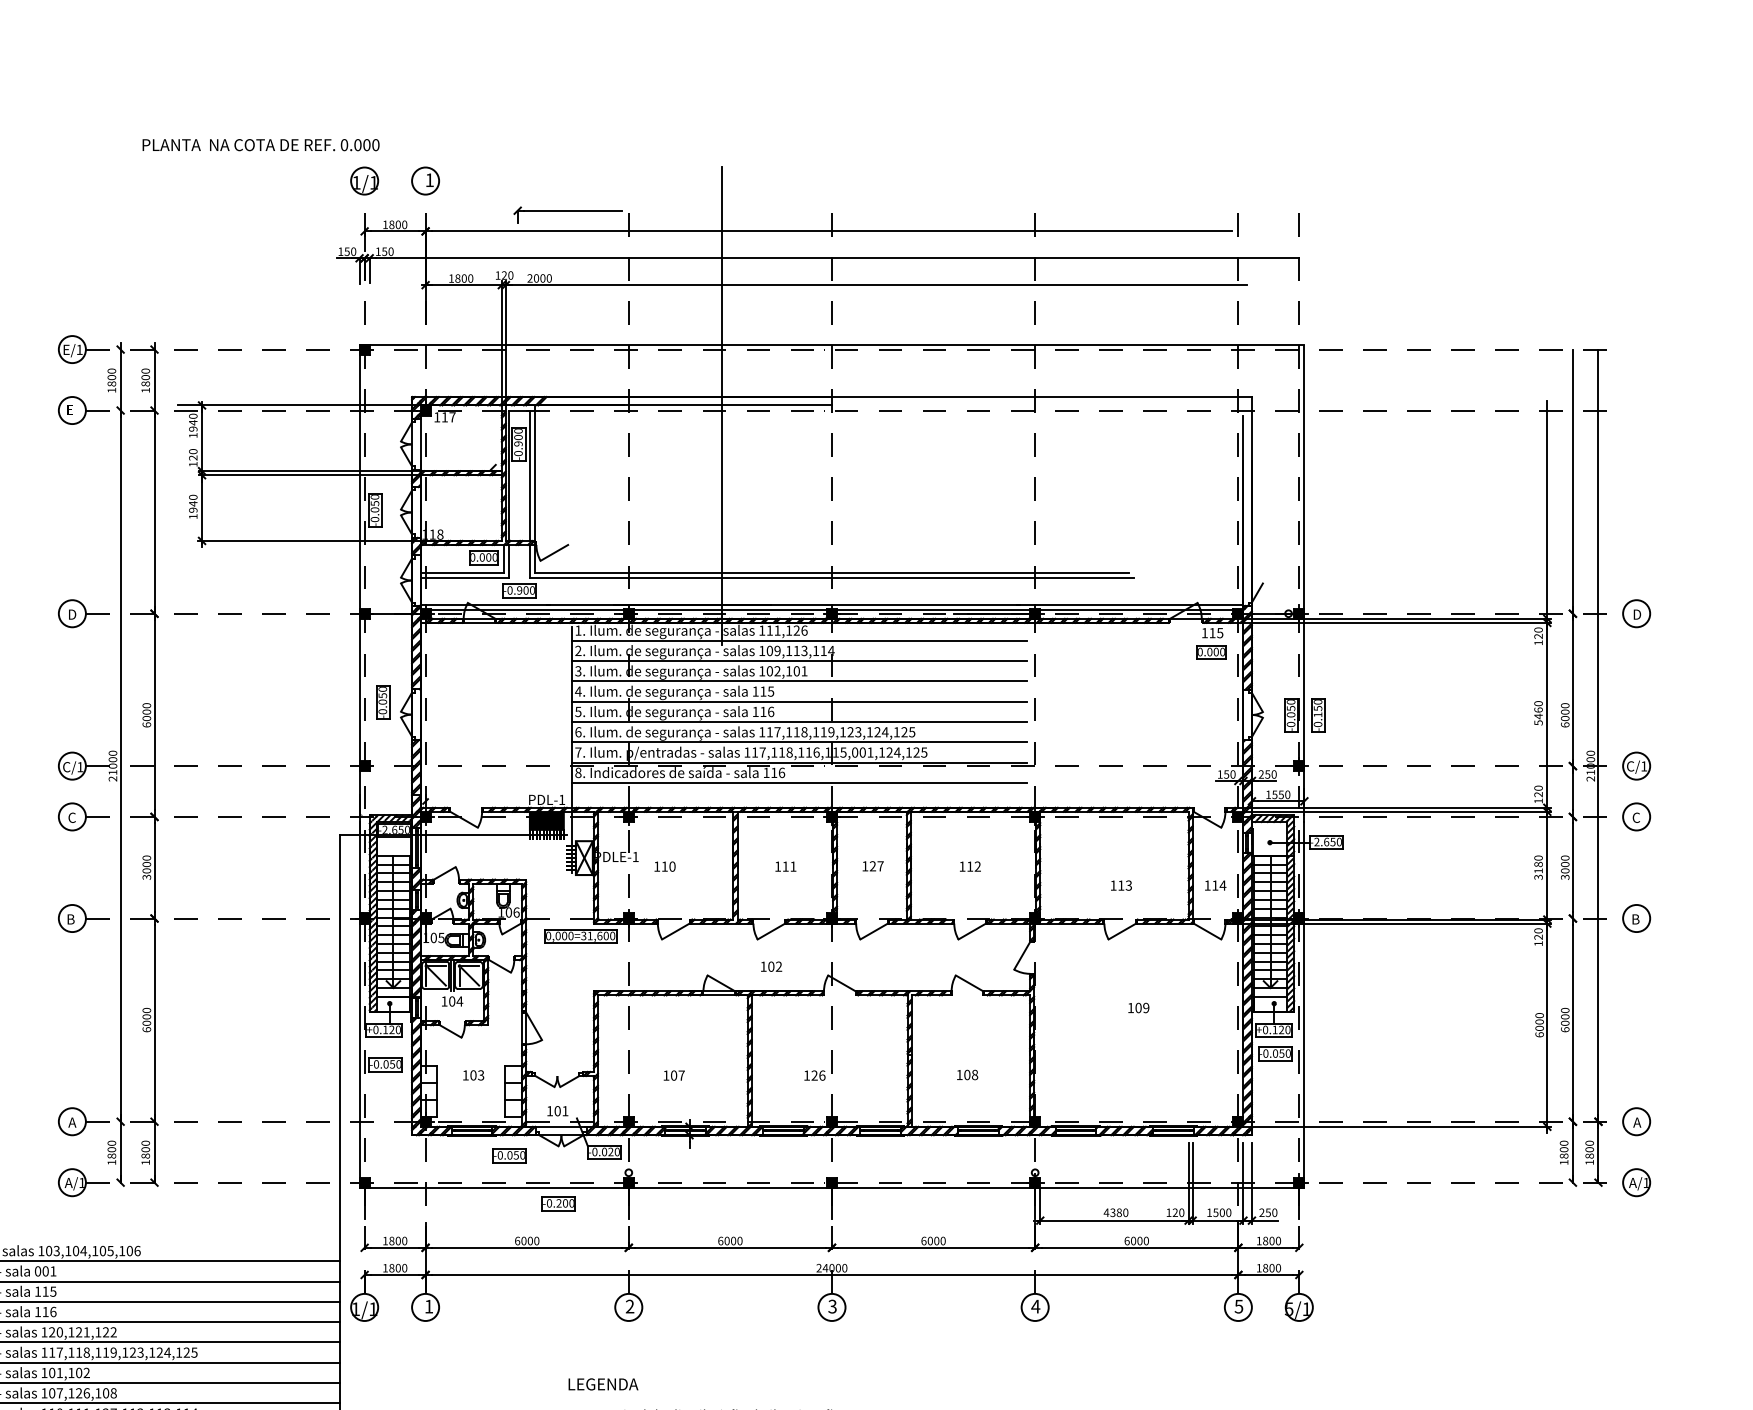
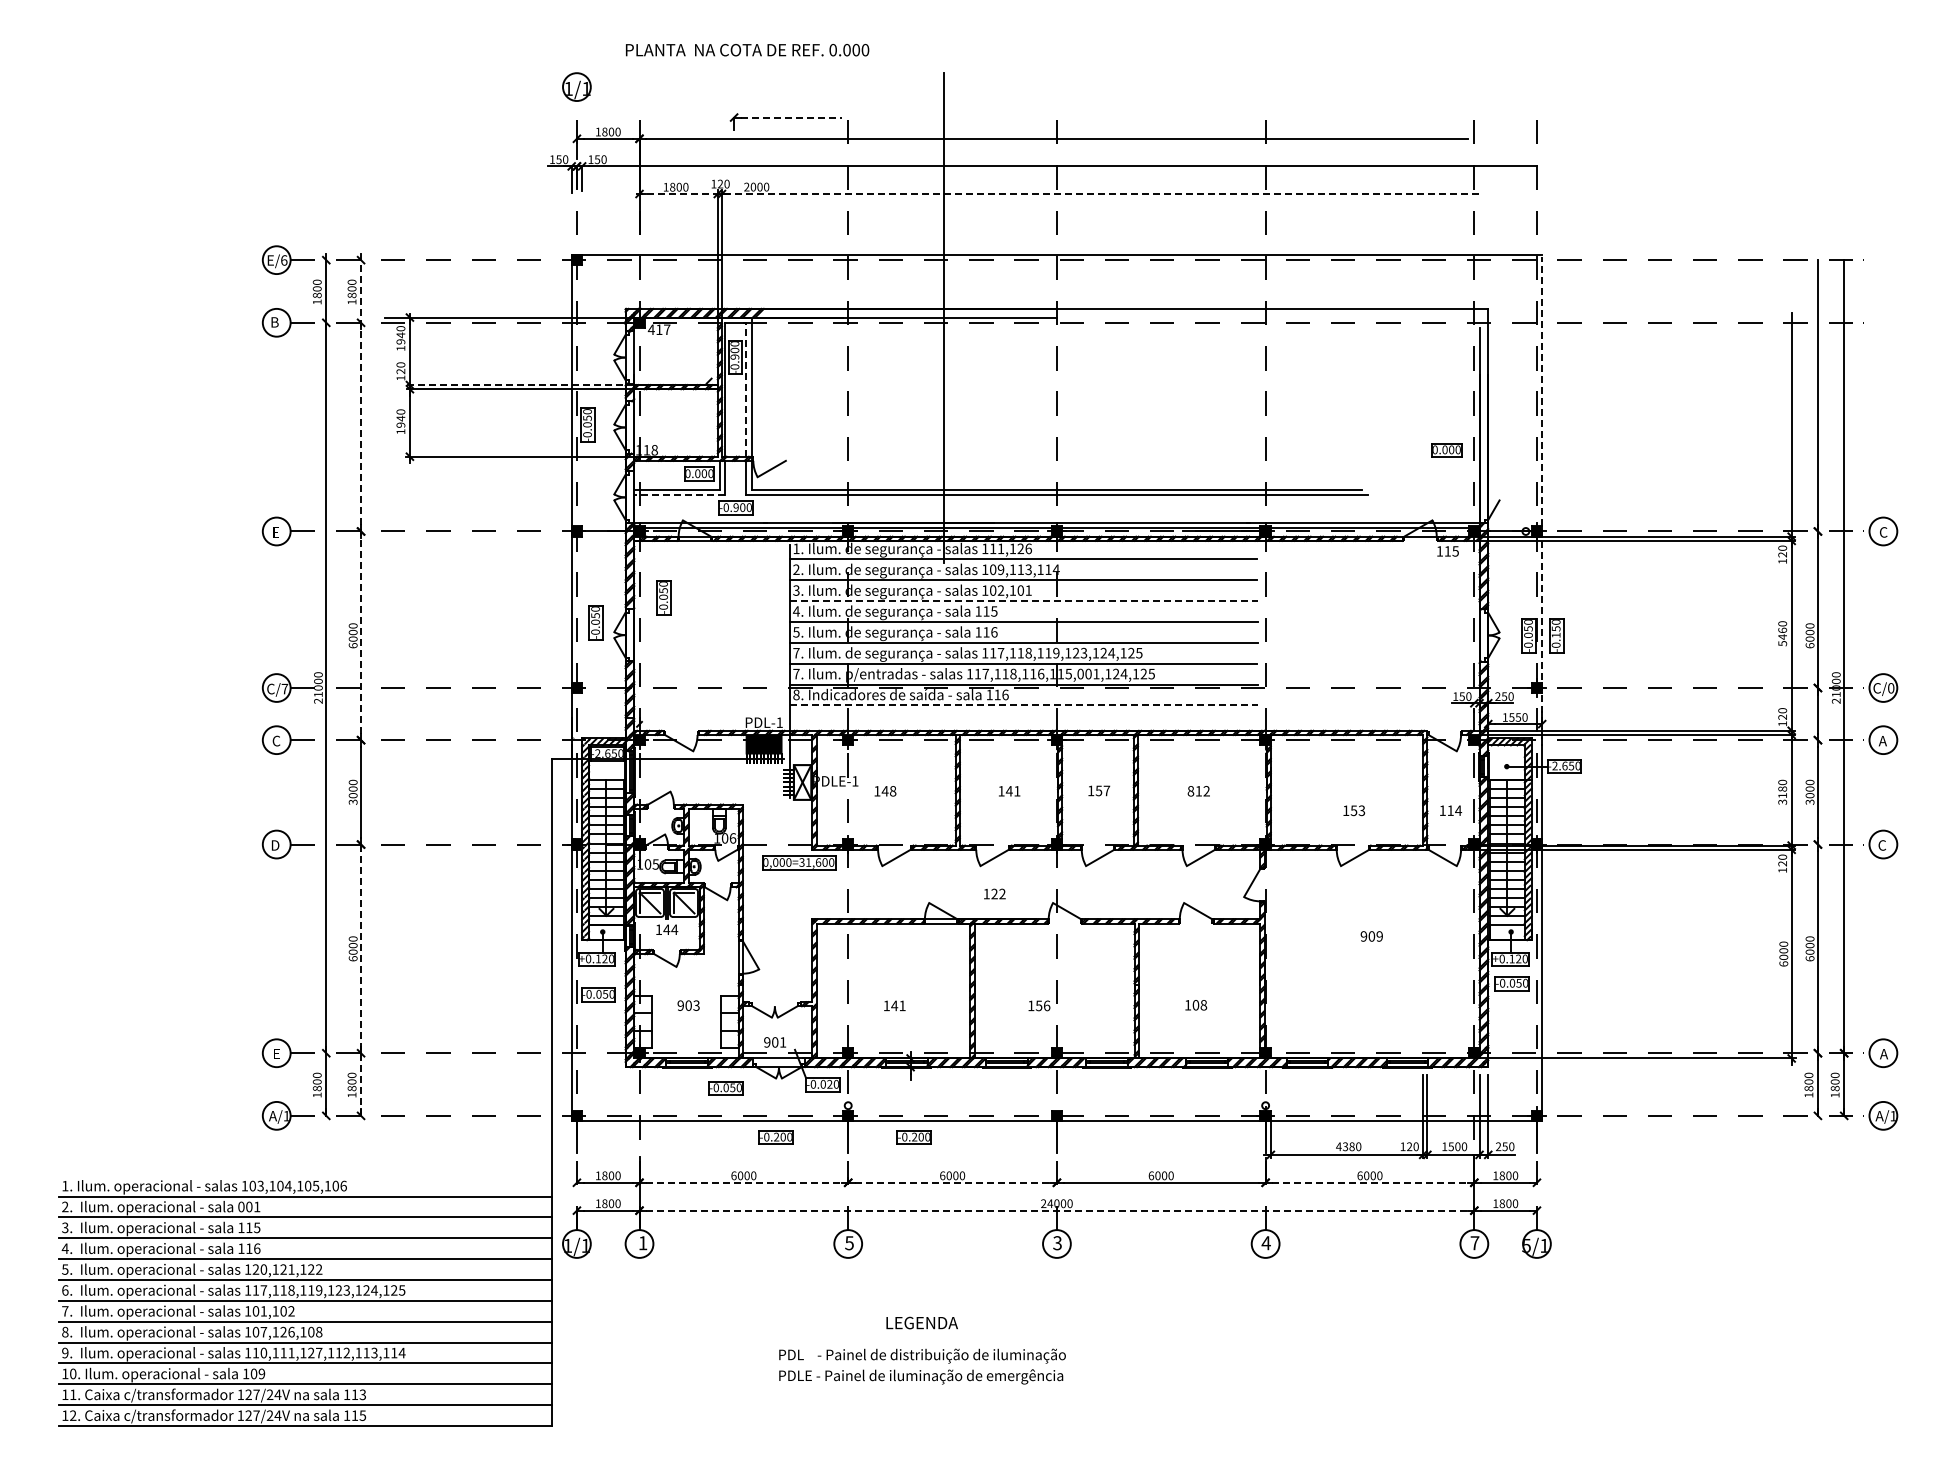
text: (261, 145) -> (747, 50), moved
part: (425, 180) -> (639, 86), removed
line: (573, 210) -> (791, 117), solid -> dashed
line: (835, 285) -> (1060, 194), solid -> dashed
text: (79, 349) -> (284, 260), E/1 -> E/6
text: (70, 410) -> (274, 322), E -> B
text: (436, 417) -> (650, 329), 117 -> 417
line: (309, 470) -> (520, 384), solid -> dashed
line: (529, 475) -> (746, 389), solid -> dashed
line: (464, 577) -> (679, 494), solid -> dashed
line: (1304, 578) -> (1542, 495), solid -> dashed
line: (154, 579) -> (361, 496), solid -> dashed
text: (72, 614) -> (276, 532), D -> E
text: (1636, 614) -> (1883, 532), D -> C
part: (1211, 652) -> (1446, 450), moved
part: (448, 678) -> (663, 597), added
line: (799, 681) -> (1023, 601), solid -> dashed
text: (578, 731) -> (796, 652), 6. -> 7.
text: (79, 766) -> (284, 688), C/1 -> C/7
text: (1644, 766) -> (1891, 688), C/1 -> C/0
line: (799, 783) -> (1023, 705), solid -> dashed
text: (1635, 817) -> (1882, 740), C -> А
text: (872, 865) -> (1098, 790), 127 -> 157
text: (668, 866) -> (888, 791), 110 -> 148
text: (784, 866) -> (1008, 791), 111 -> 141
text: (962, 866) -> (1190, 791), 112 -> 812
text: (1120, 885) -> (1353, 810), 113 -> 153
text: (72, 919) -> (276, 845), B -> D
text: (1635, 919) -> (1882, 845), B -> C
text: (771, 966) -> (994, 893), 102 -> 122
text: (451, 1001) -> (666, 929), 104 -> 144
text: (1130, 1008) -> (1363, 936), 109 -> 909
line: (154, 1053) -> (361, 983), solid -> dashed
text: (465, 1075) -> (680, 1005), 103 -> 903
text: (677, 1075) -> (898, 1005), 107 -> 141
text: (814, 1075) -> (1038, 1005), 126 -> 156
text: (550, 1111) -> (767, 1042), 101 -> 901
text: (72, 1122) -> (276, 1054), А -> E
part: (692, 1203) -> (913, 1137), added
line: (526, 1247) -> (743, 1182), solid -> dashed
line: (730, 1247) -> (952, 1182), solid -> dashed
line: (1136, 1247) -> (1369, 1182), solid -> dashed
line: (831, 1274) -> (1056, 1210), solid -> dashed
text: (630, 1306) -> (849, 1243), 2 -> 5
text: (1238, 1306) -> (1474, 1243), 5 -> 7
text: (602, 1383) -> (921, 1322), moved

